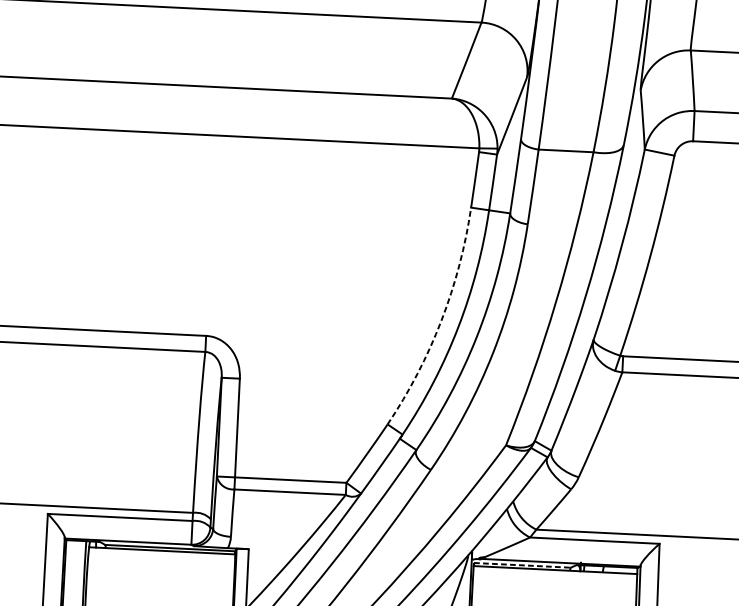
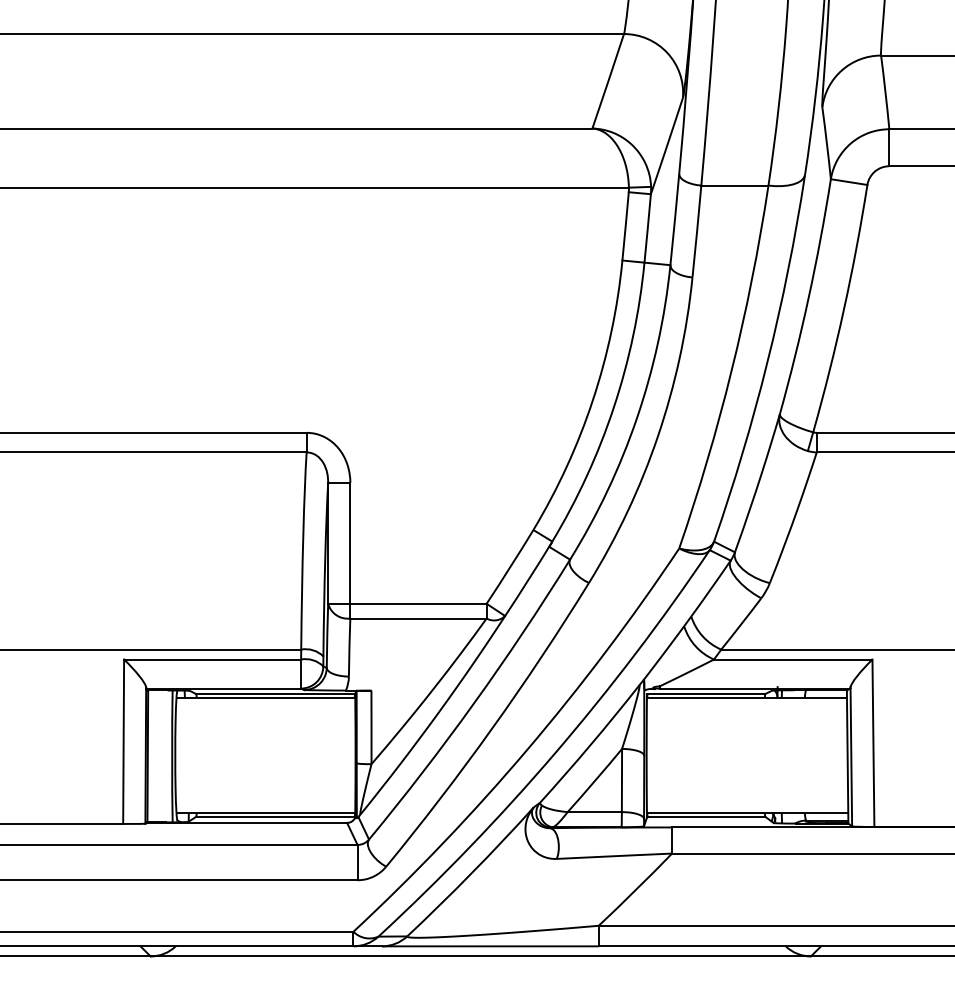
arc: (441, 320) -> (592, 400), dashed -> solid
line: (522, 564) -> (706, 693), dashed -> solid

